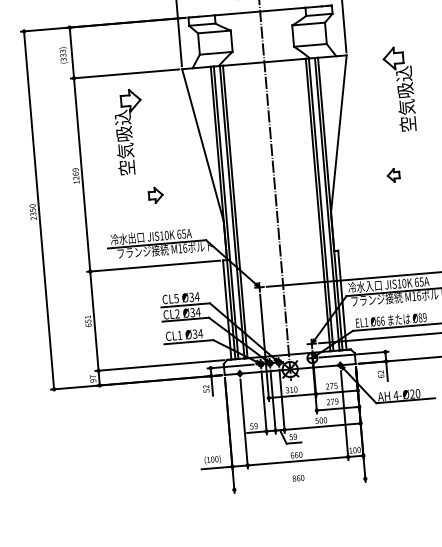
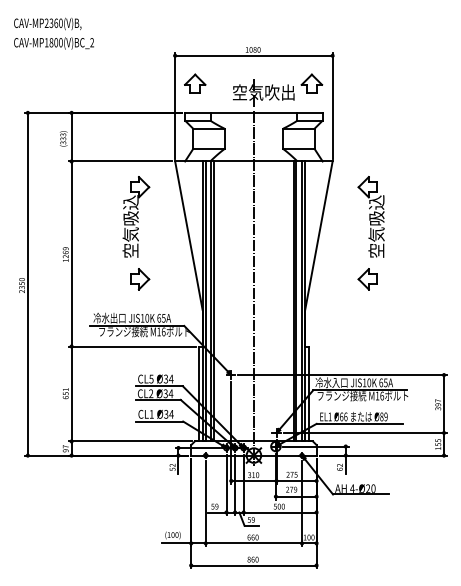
part: (398, 88) -> (370, 216), moved
part: (129, 131) -> (136, 216), moved
part: (393, 175) -> (367, 279), size x1.67
part: (156, 195) -> (140, 279), size x1.43
line: (299, 484) -> (253, 565), added

